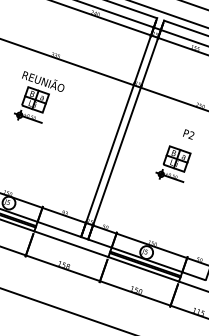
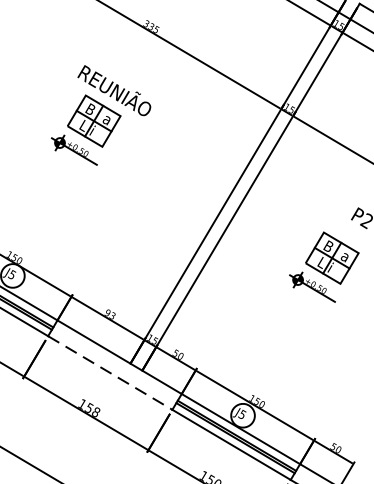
part: (39, 97) -> (102, 118), moved
line: (71, 244) -> (110, 373), solid -> dashed

